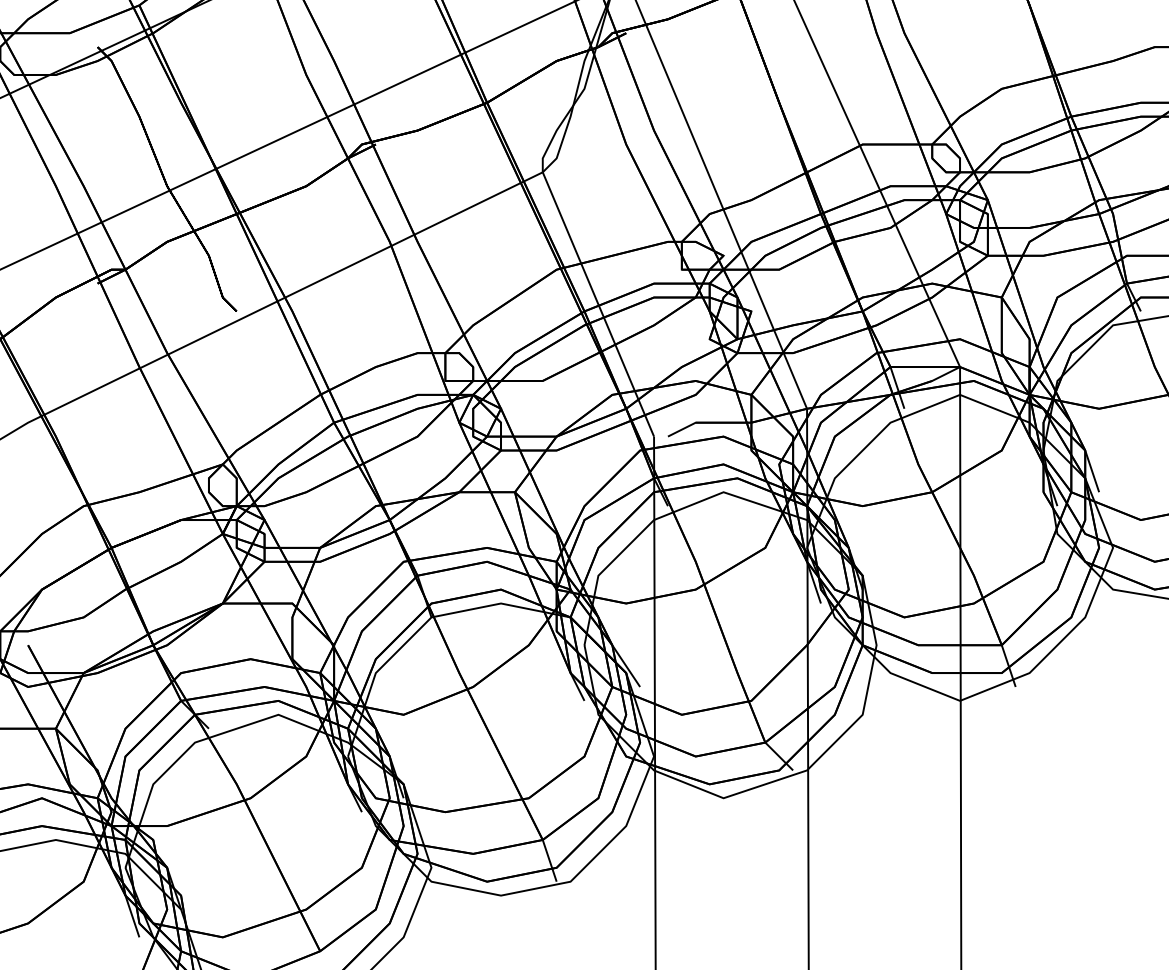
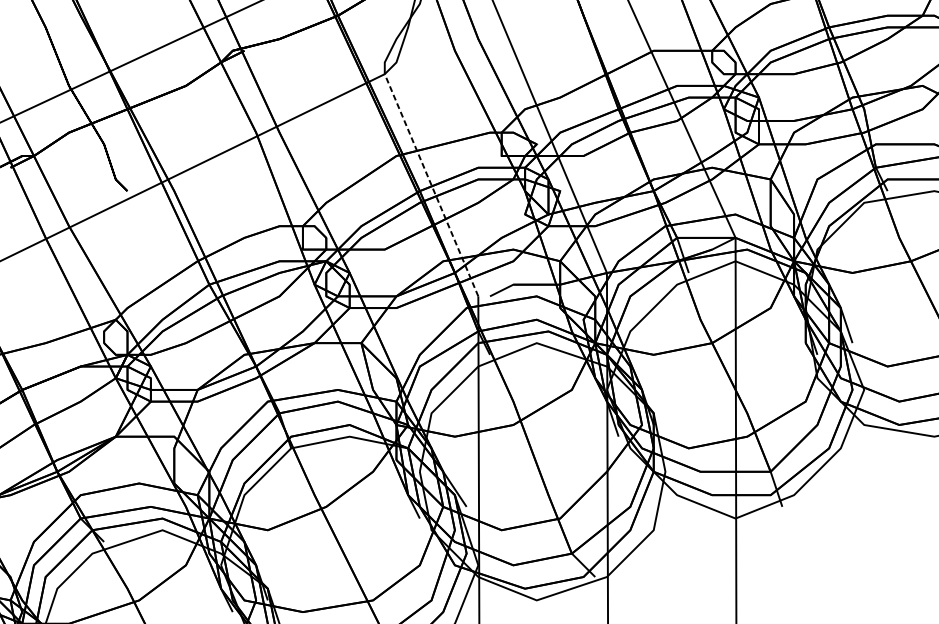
line: (598, 304) -> (431, 185), solid -> dashed

